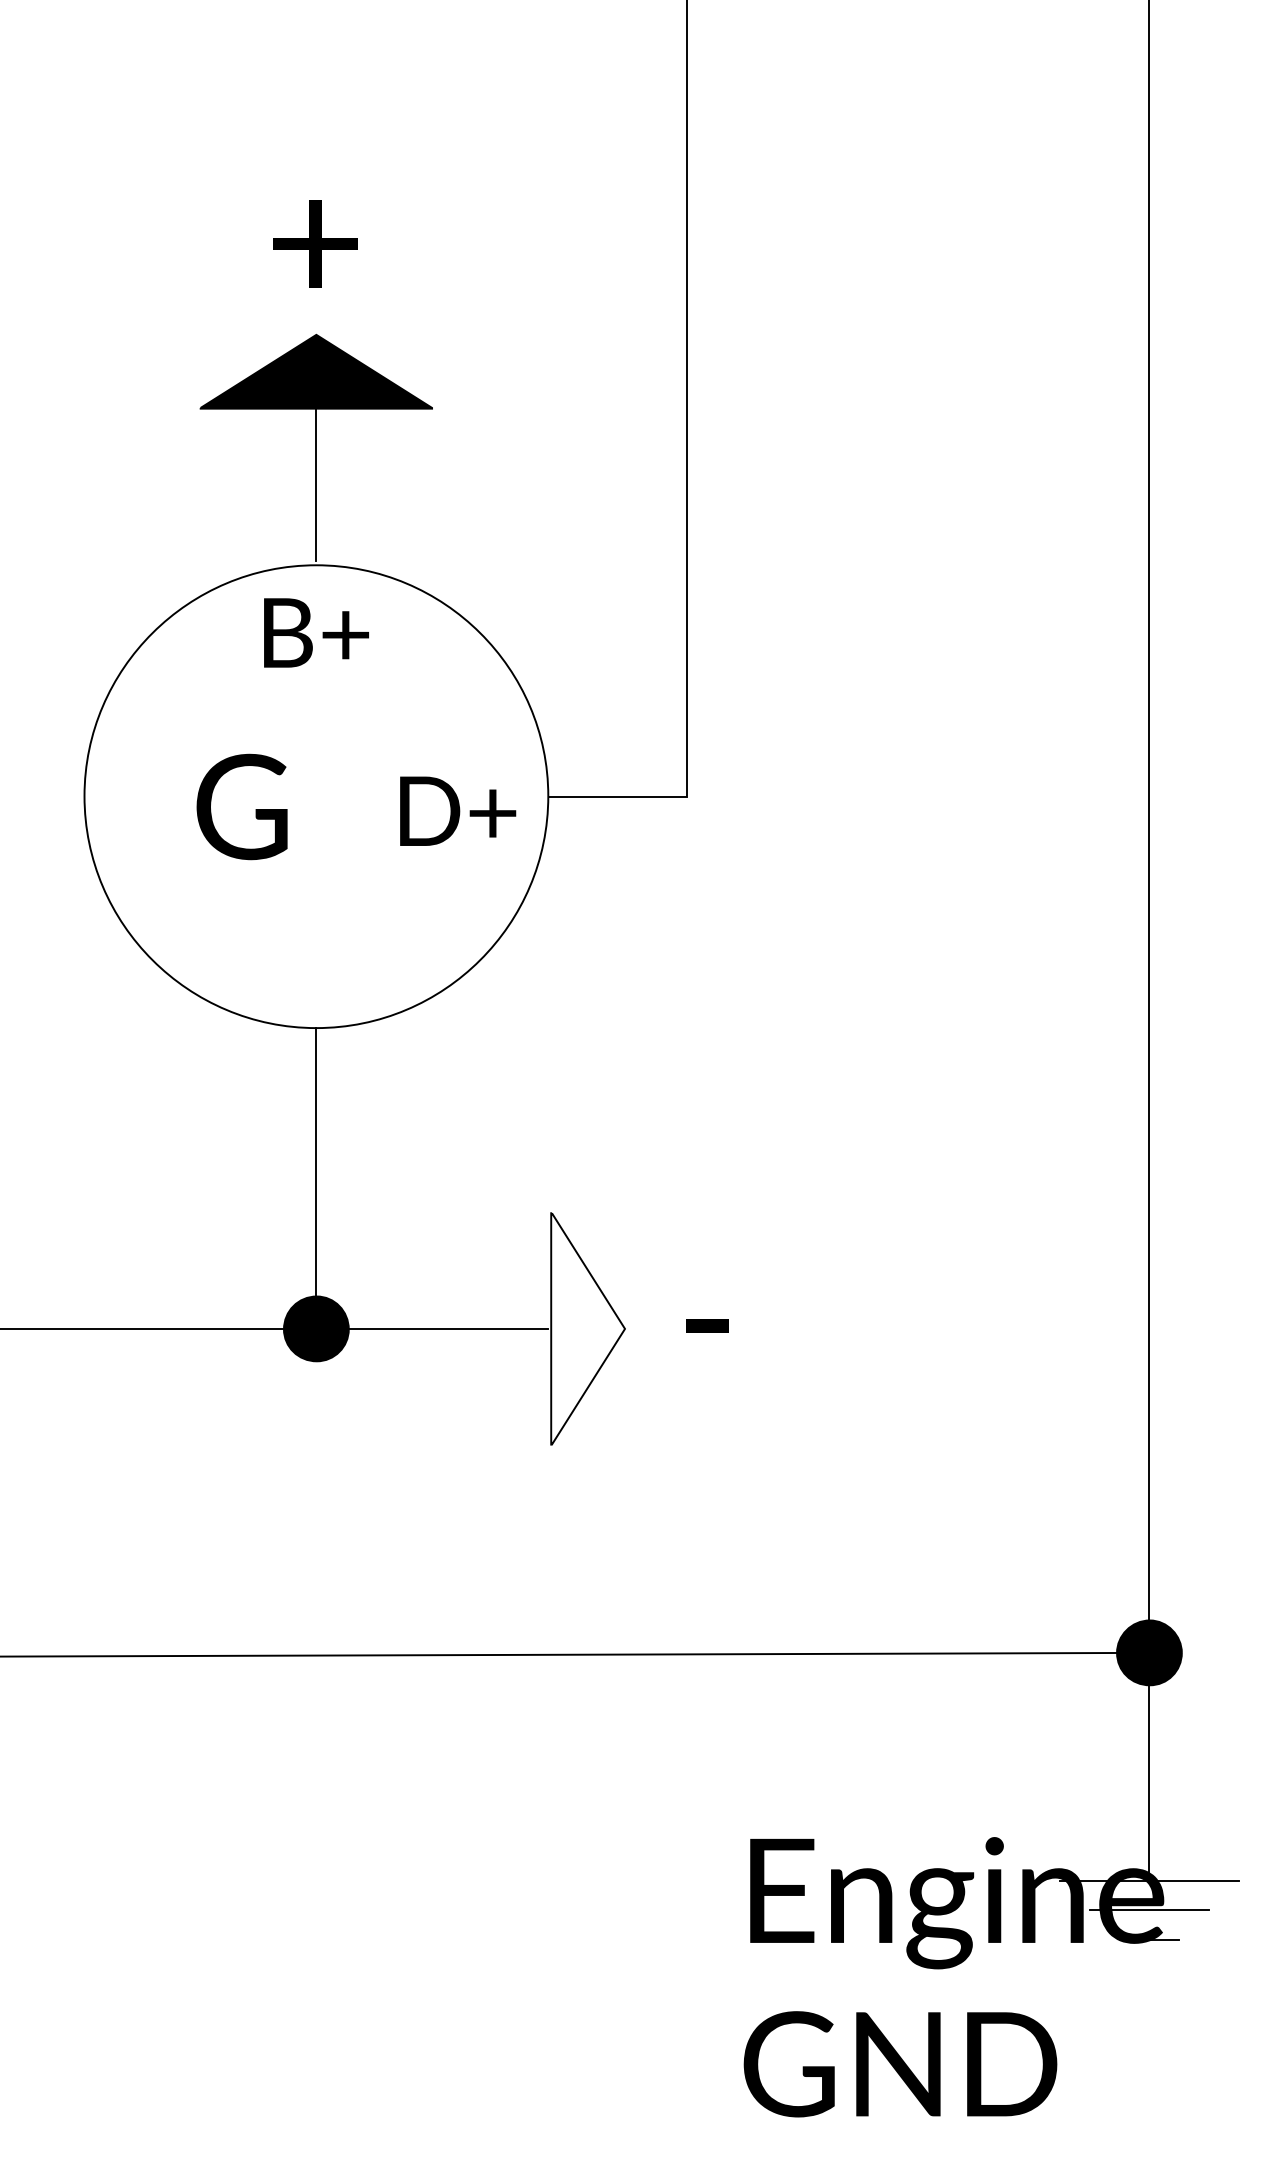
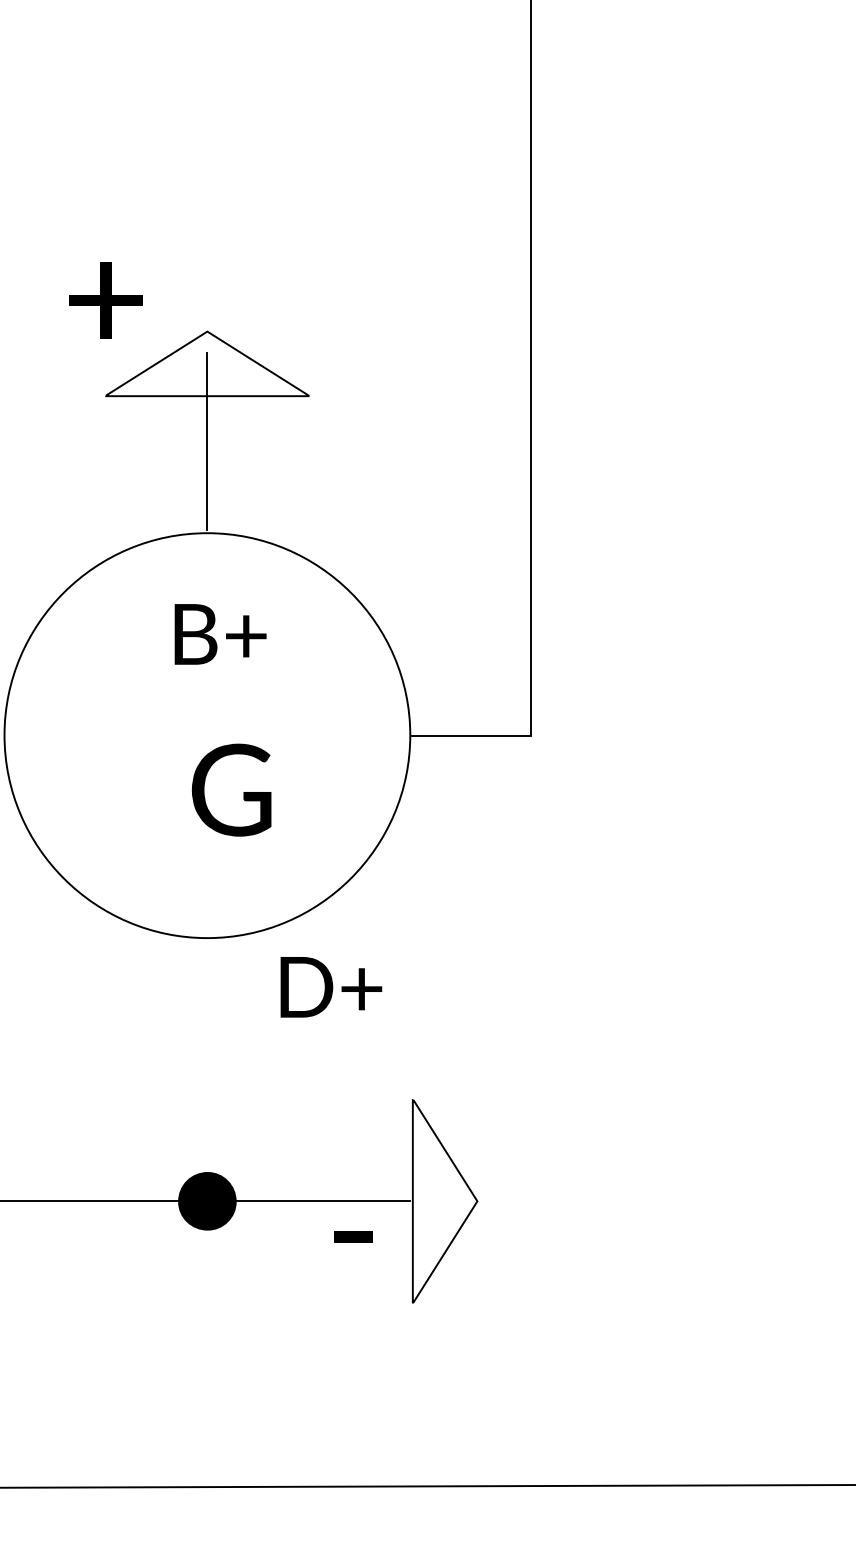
text: (315, 243) -> (106, 299), moved
fill: (316, 371) -> (207, 363), removed
text: (316, 632) -> (220, 634), moved
text: (241, 806) -> (231, 789), moved
text: (458, 810) -> (331, 986), moved
line: (316, 1178) -> (207, 1069), removed
text: (707, 1325) -> (353, 1236), moved

